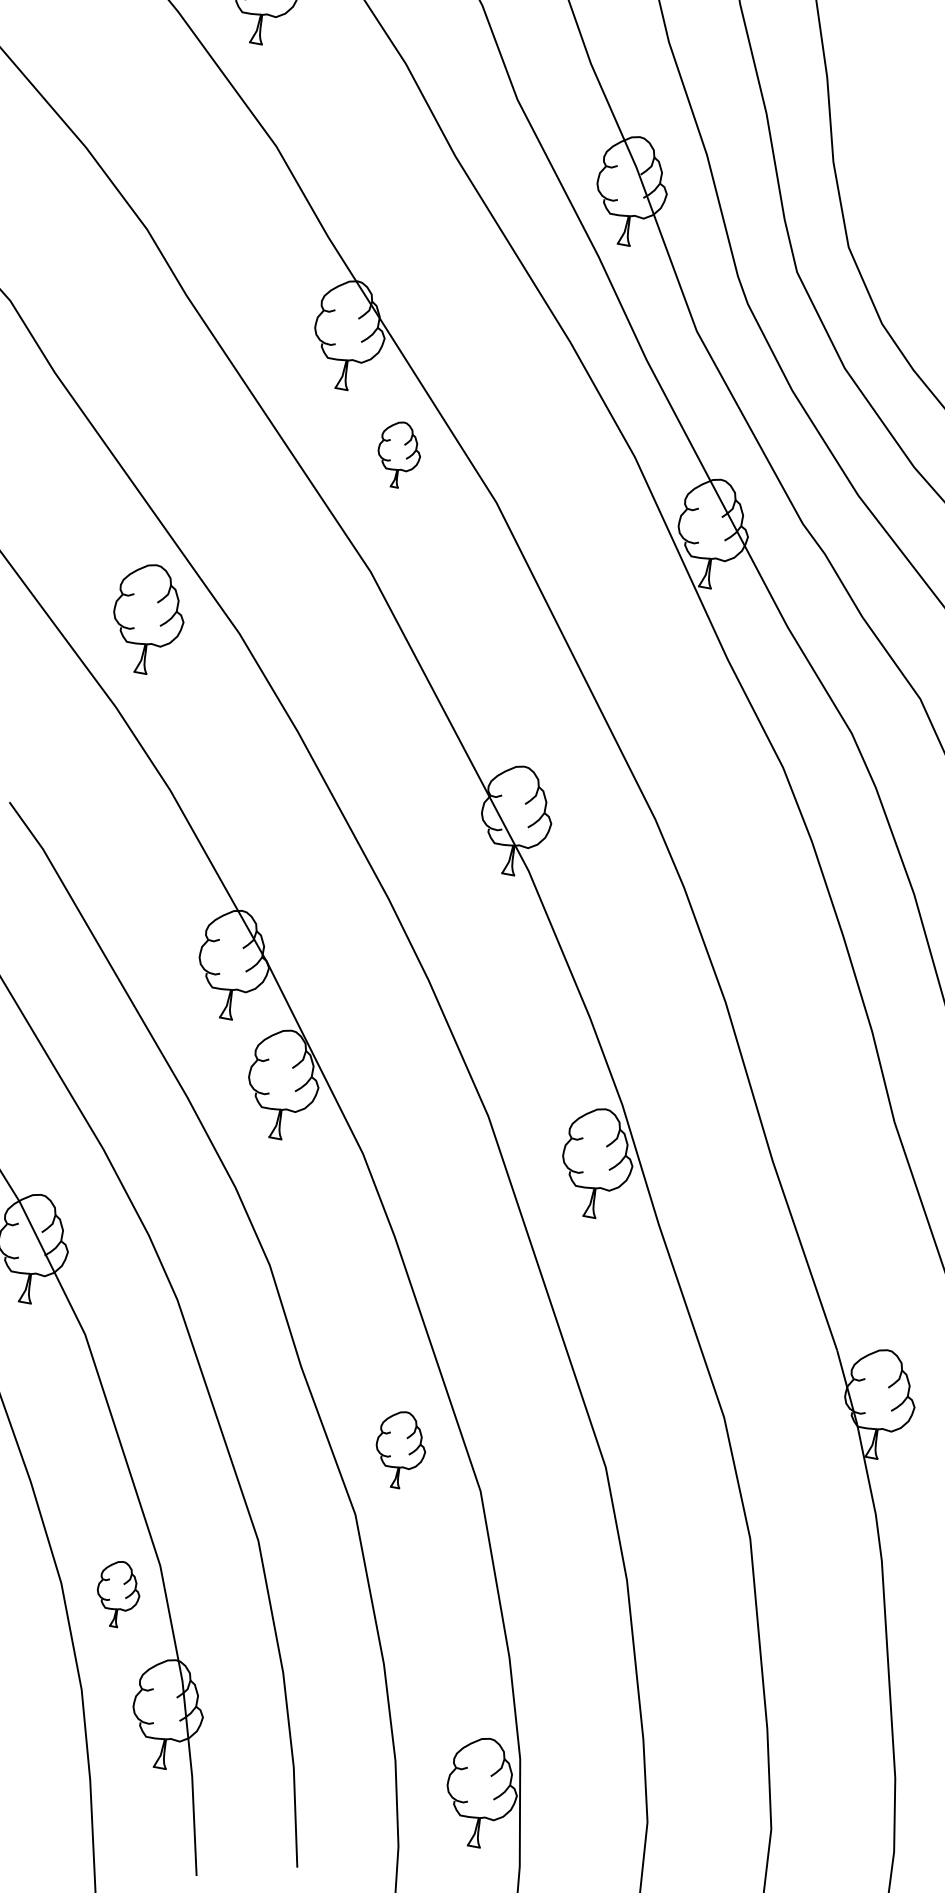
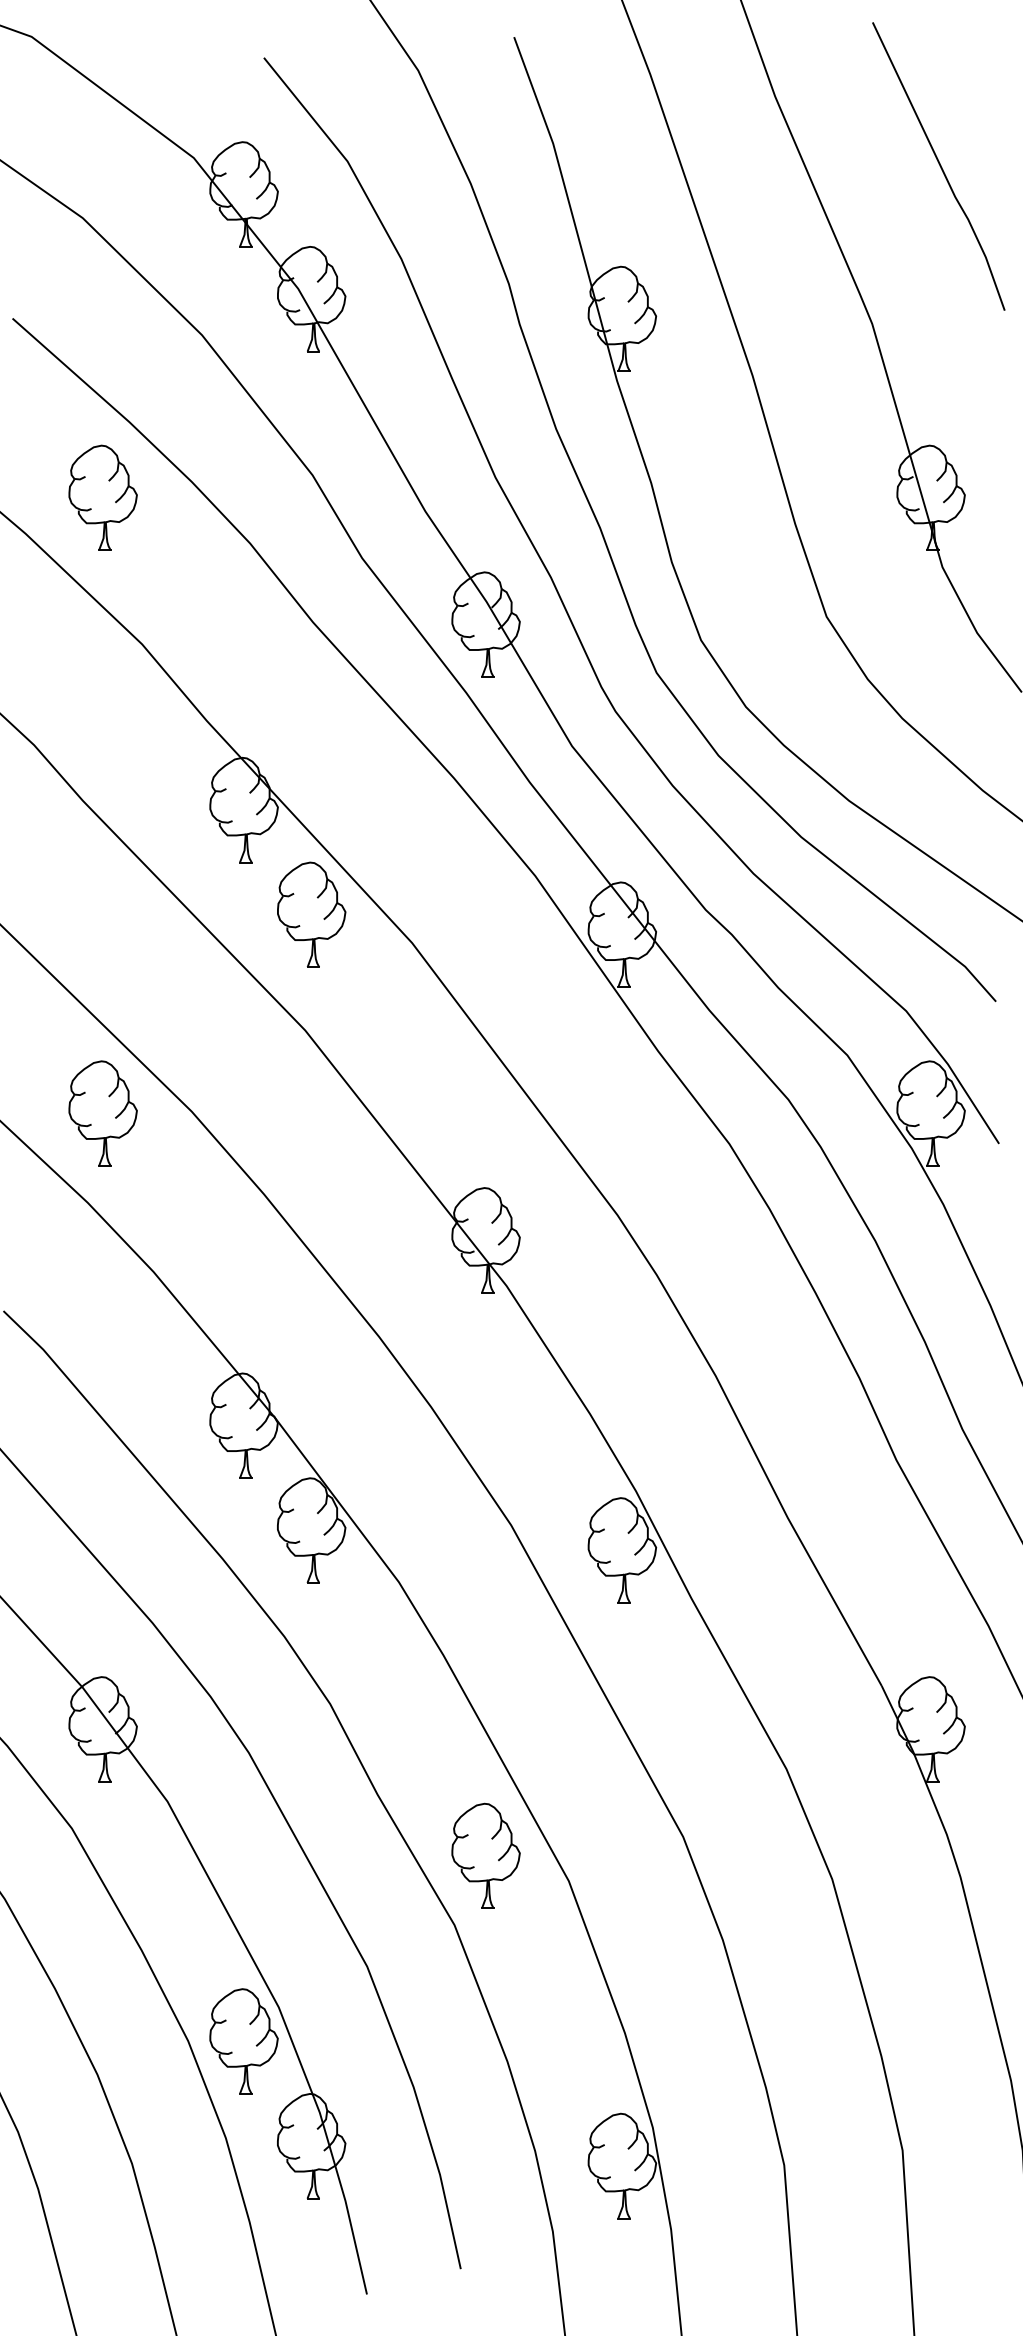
part: (398, 454) -> (311, 914), size x1.67
part: (400, 1449) -> (485, 1855), size x1.43
part: (117, 1594) -> (243, 2041), size x1.67

